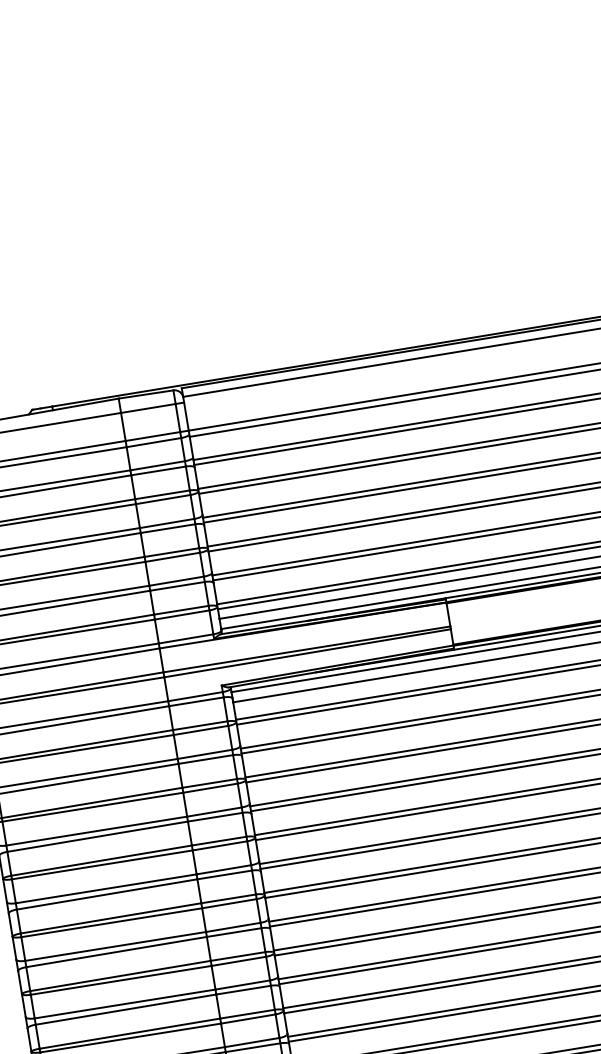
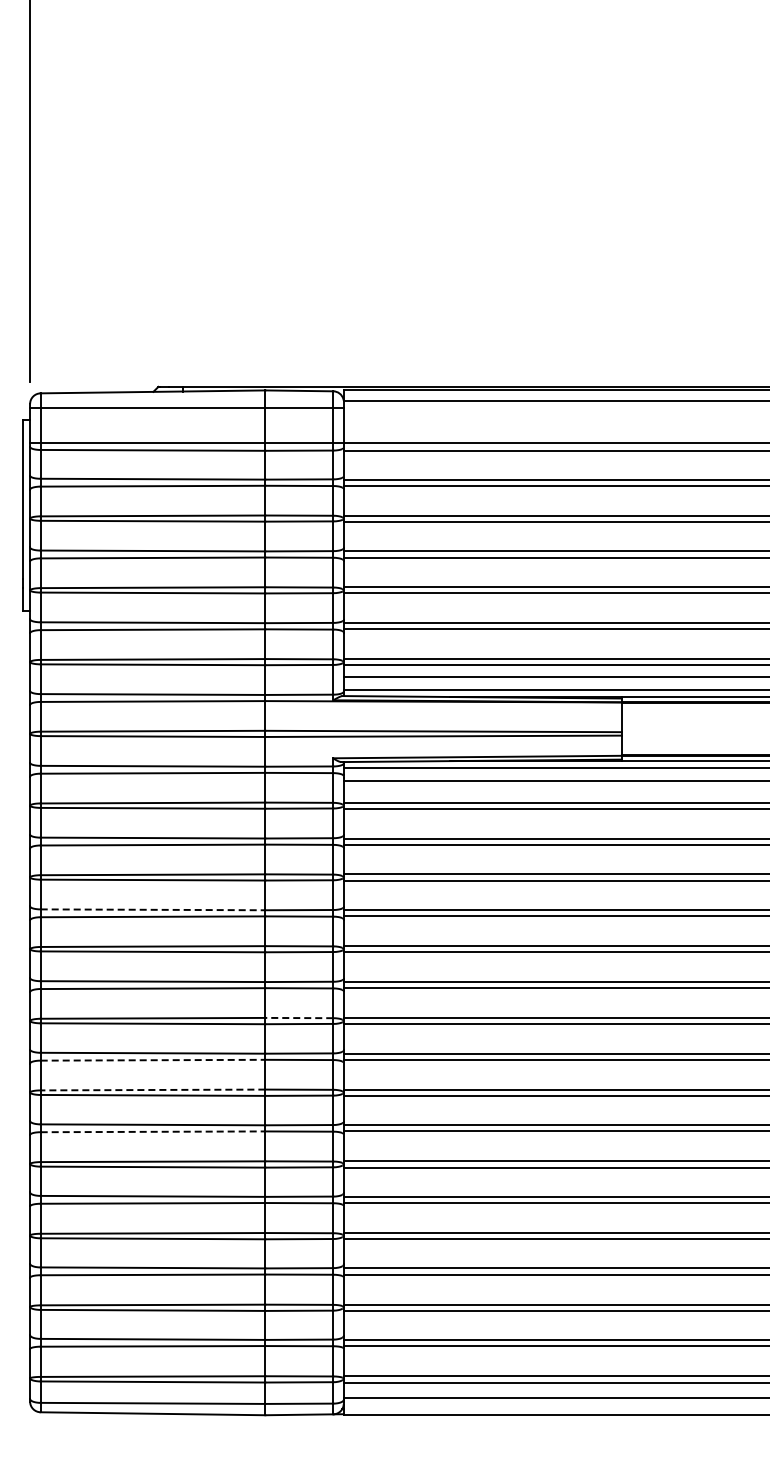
line: (97, 830) -> (153, 909), solid -> dashed
line: (228, 899) -> (299, 1018), solid -> dashed
line: (117, 952) -> (153, 1060), solid -> dashed
line: (120, 976) -> (152, 1090), solid -> dashed
line: (126, 1009) -> (153, 1131), solid -> dashed

